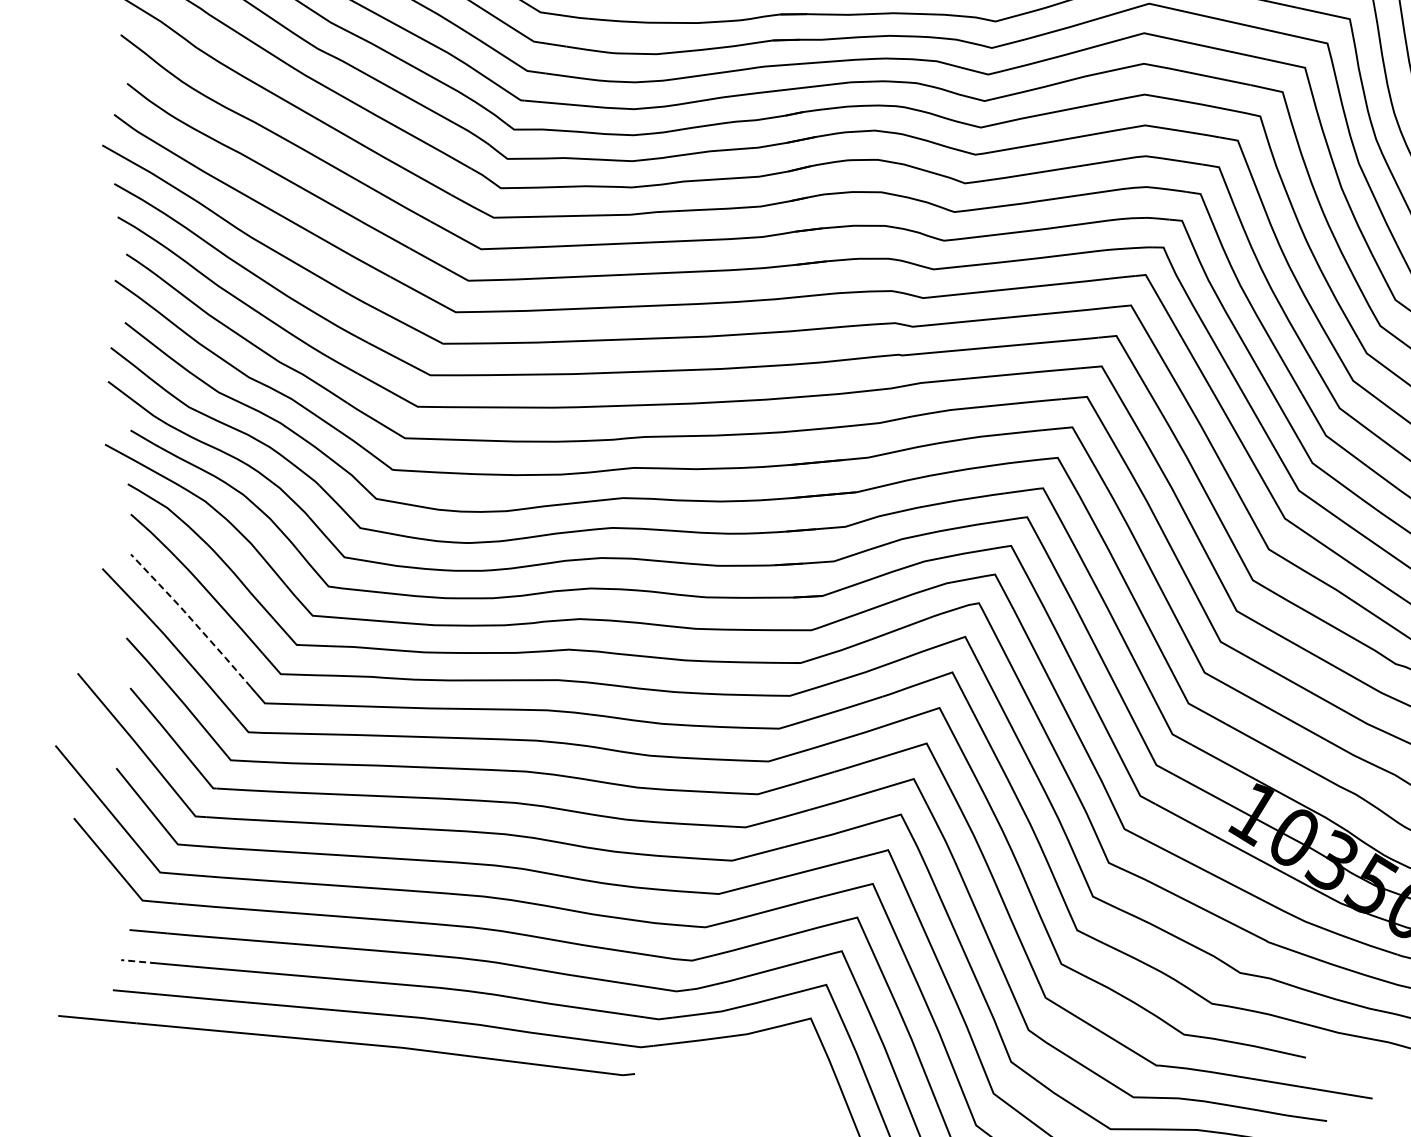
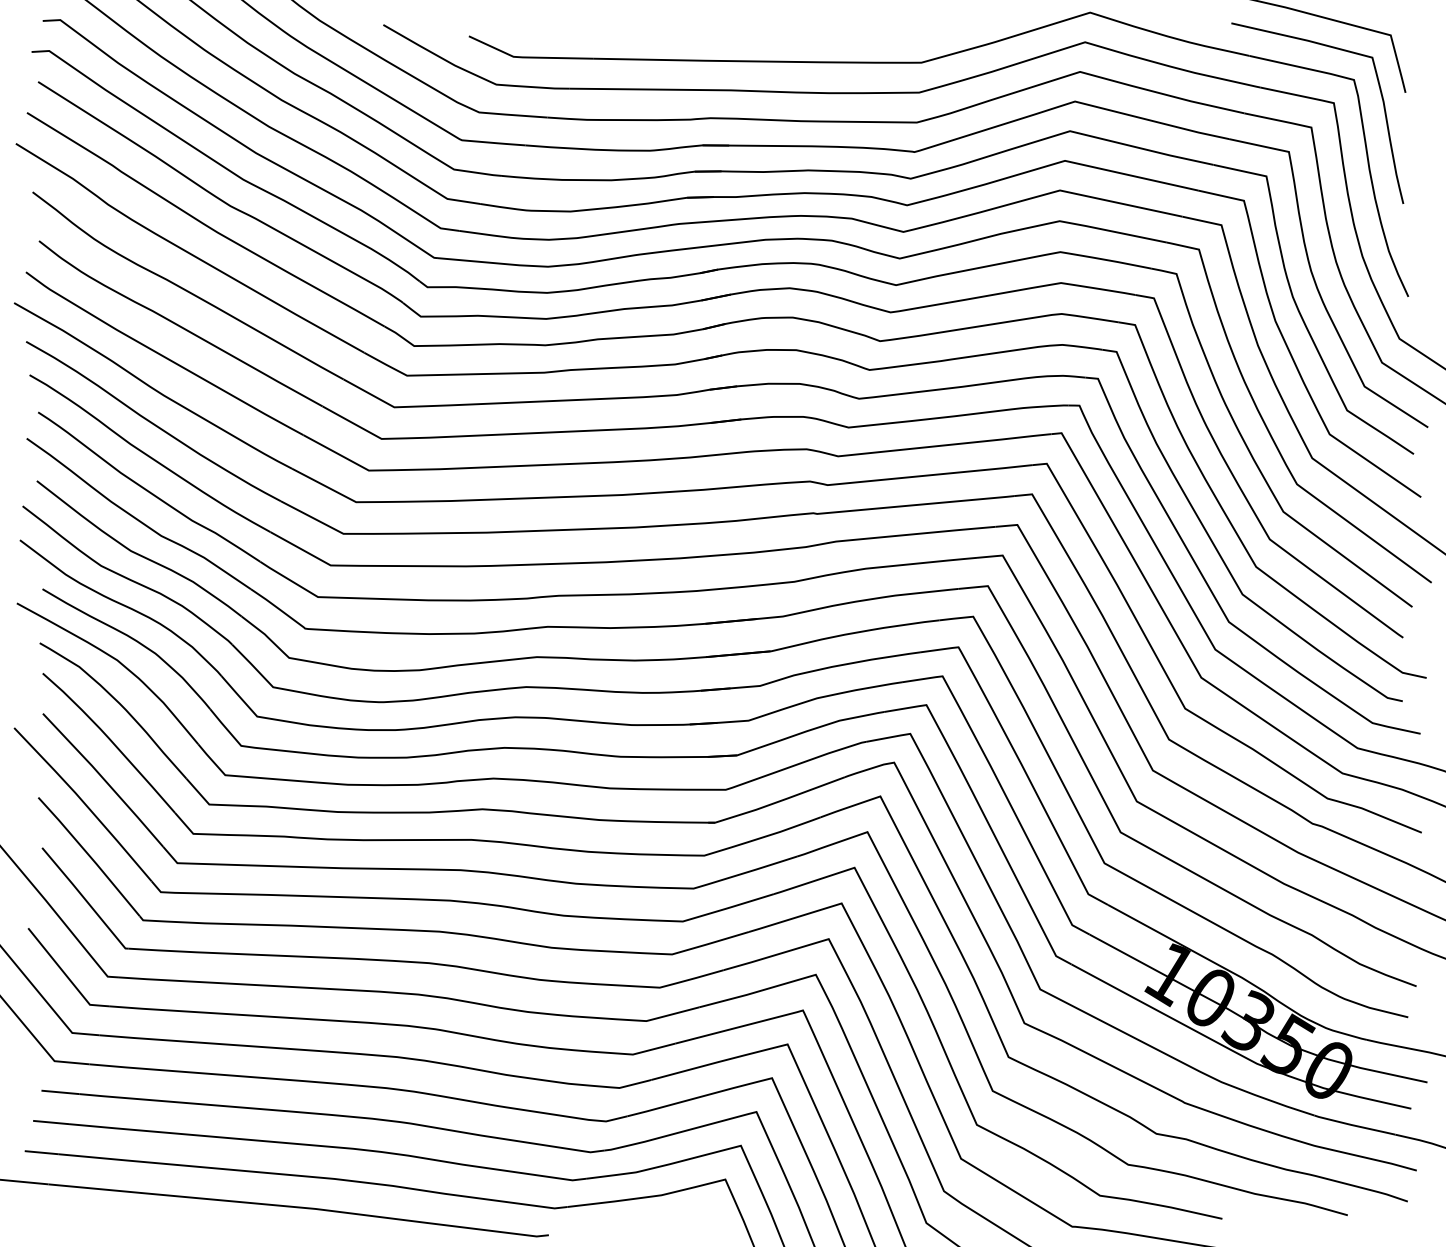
line: (191, 620) -> (103, 779), dashed -> solid
line: (138, 961) -> (50, 1122), dashed -> solid

